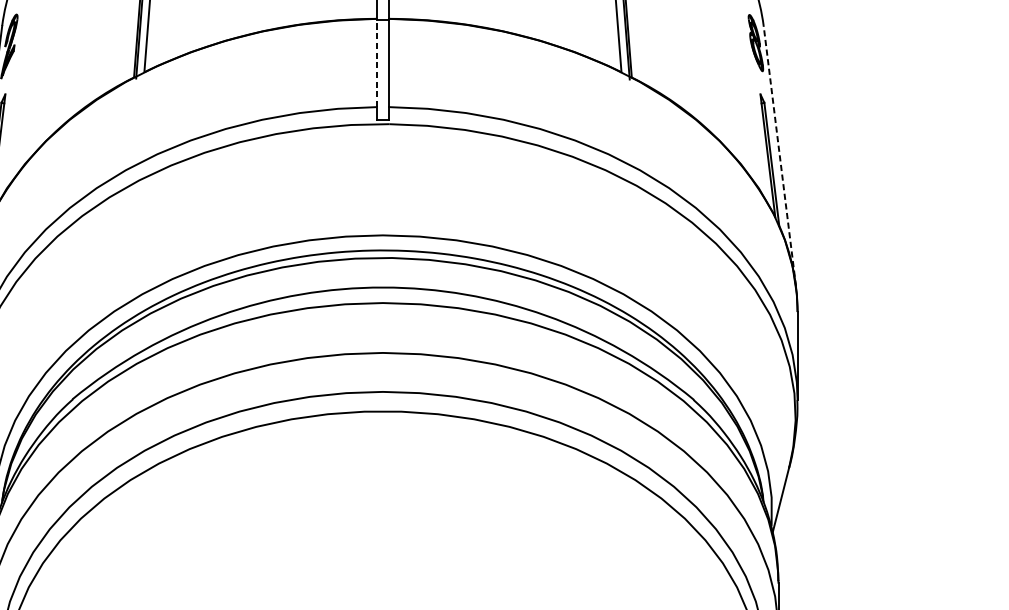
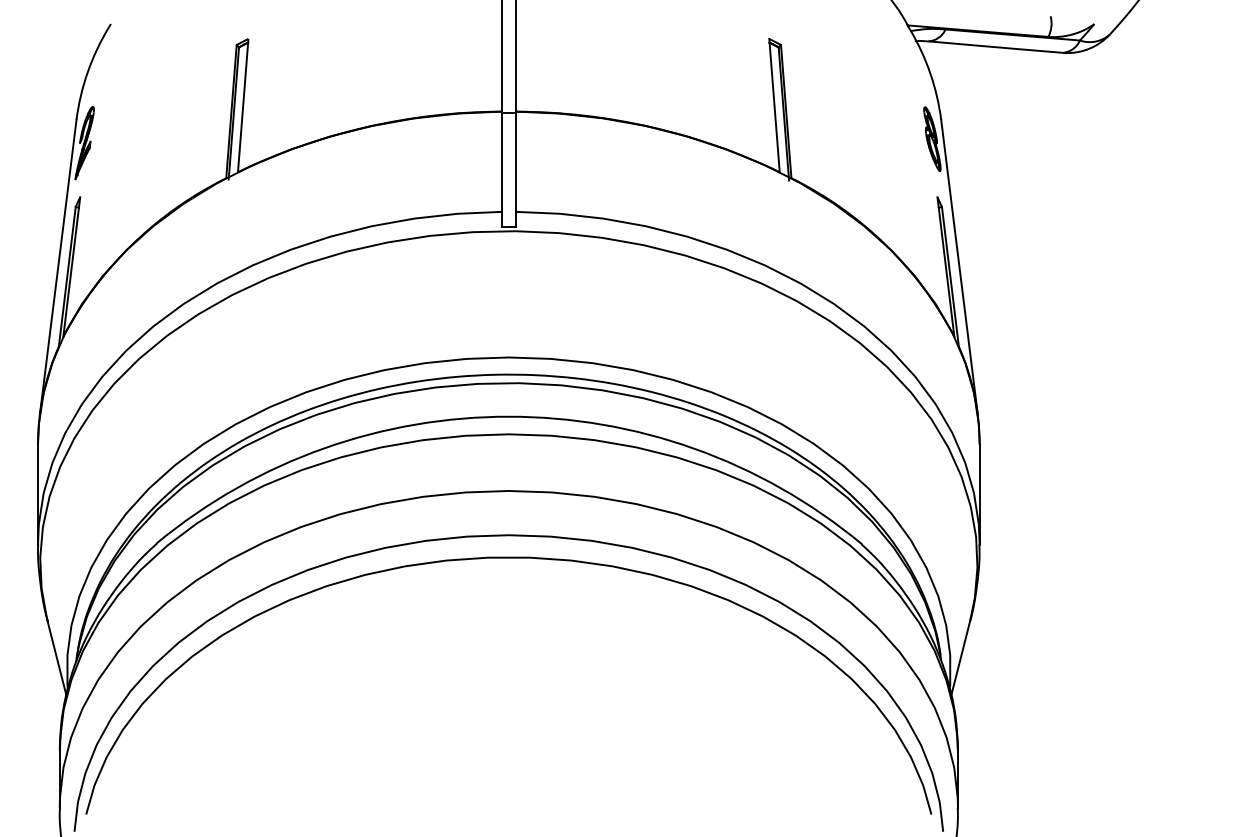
line: (376, 62) -> (501, 161), dashed -> solid
line: (779, 156) -> (959, 267), dashed -> solid

